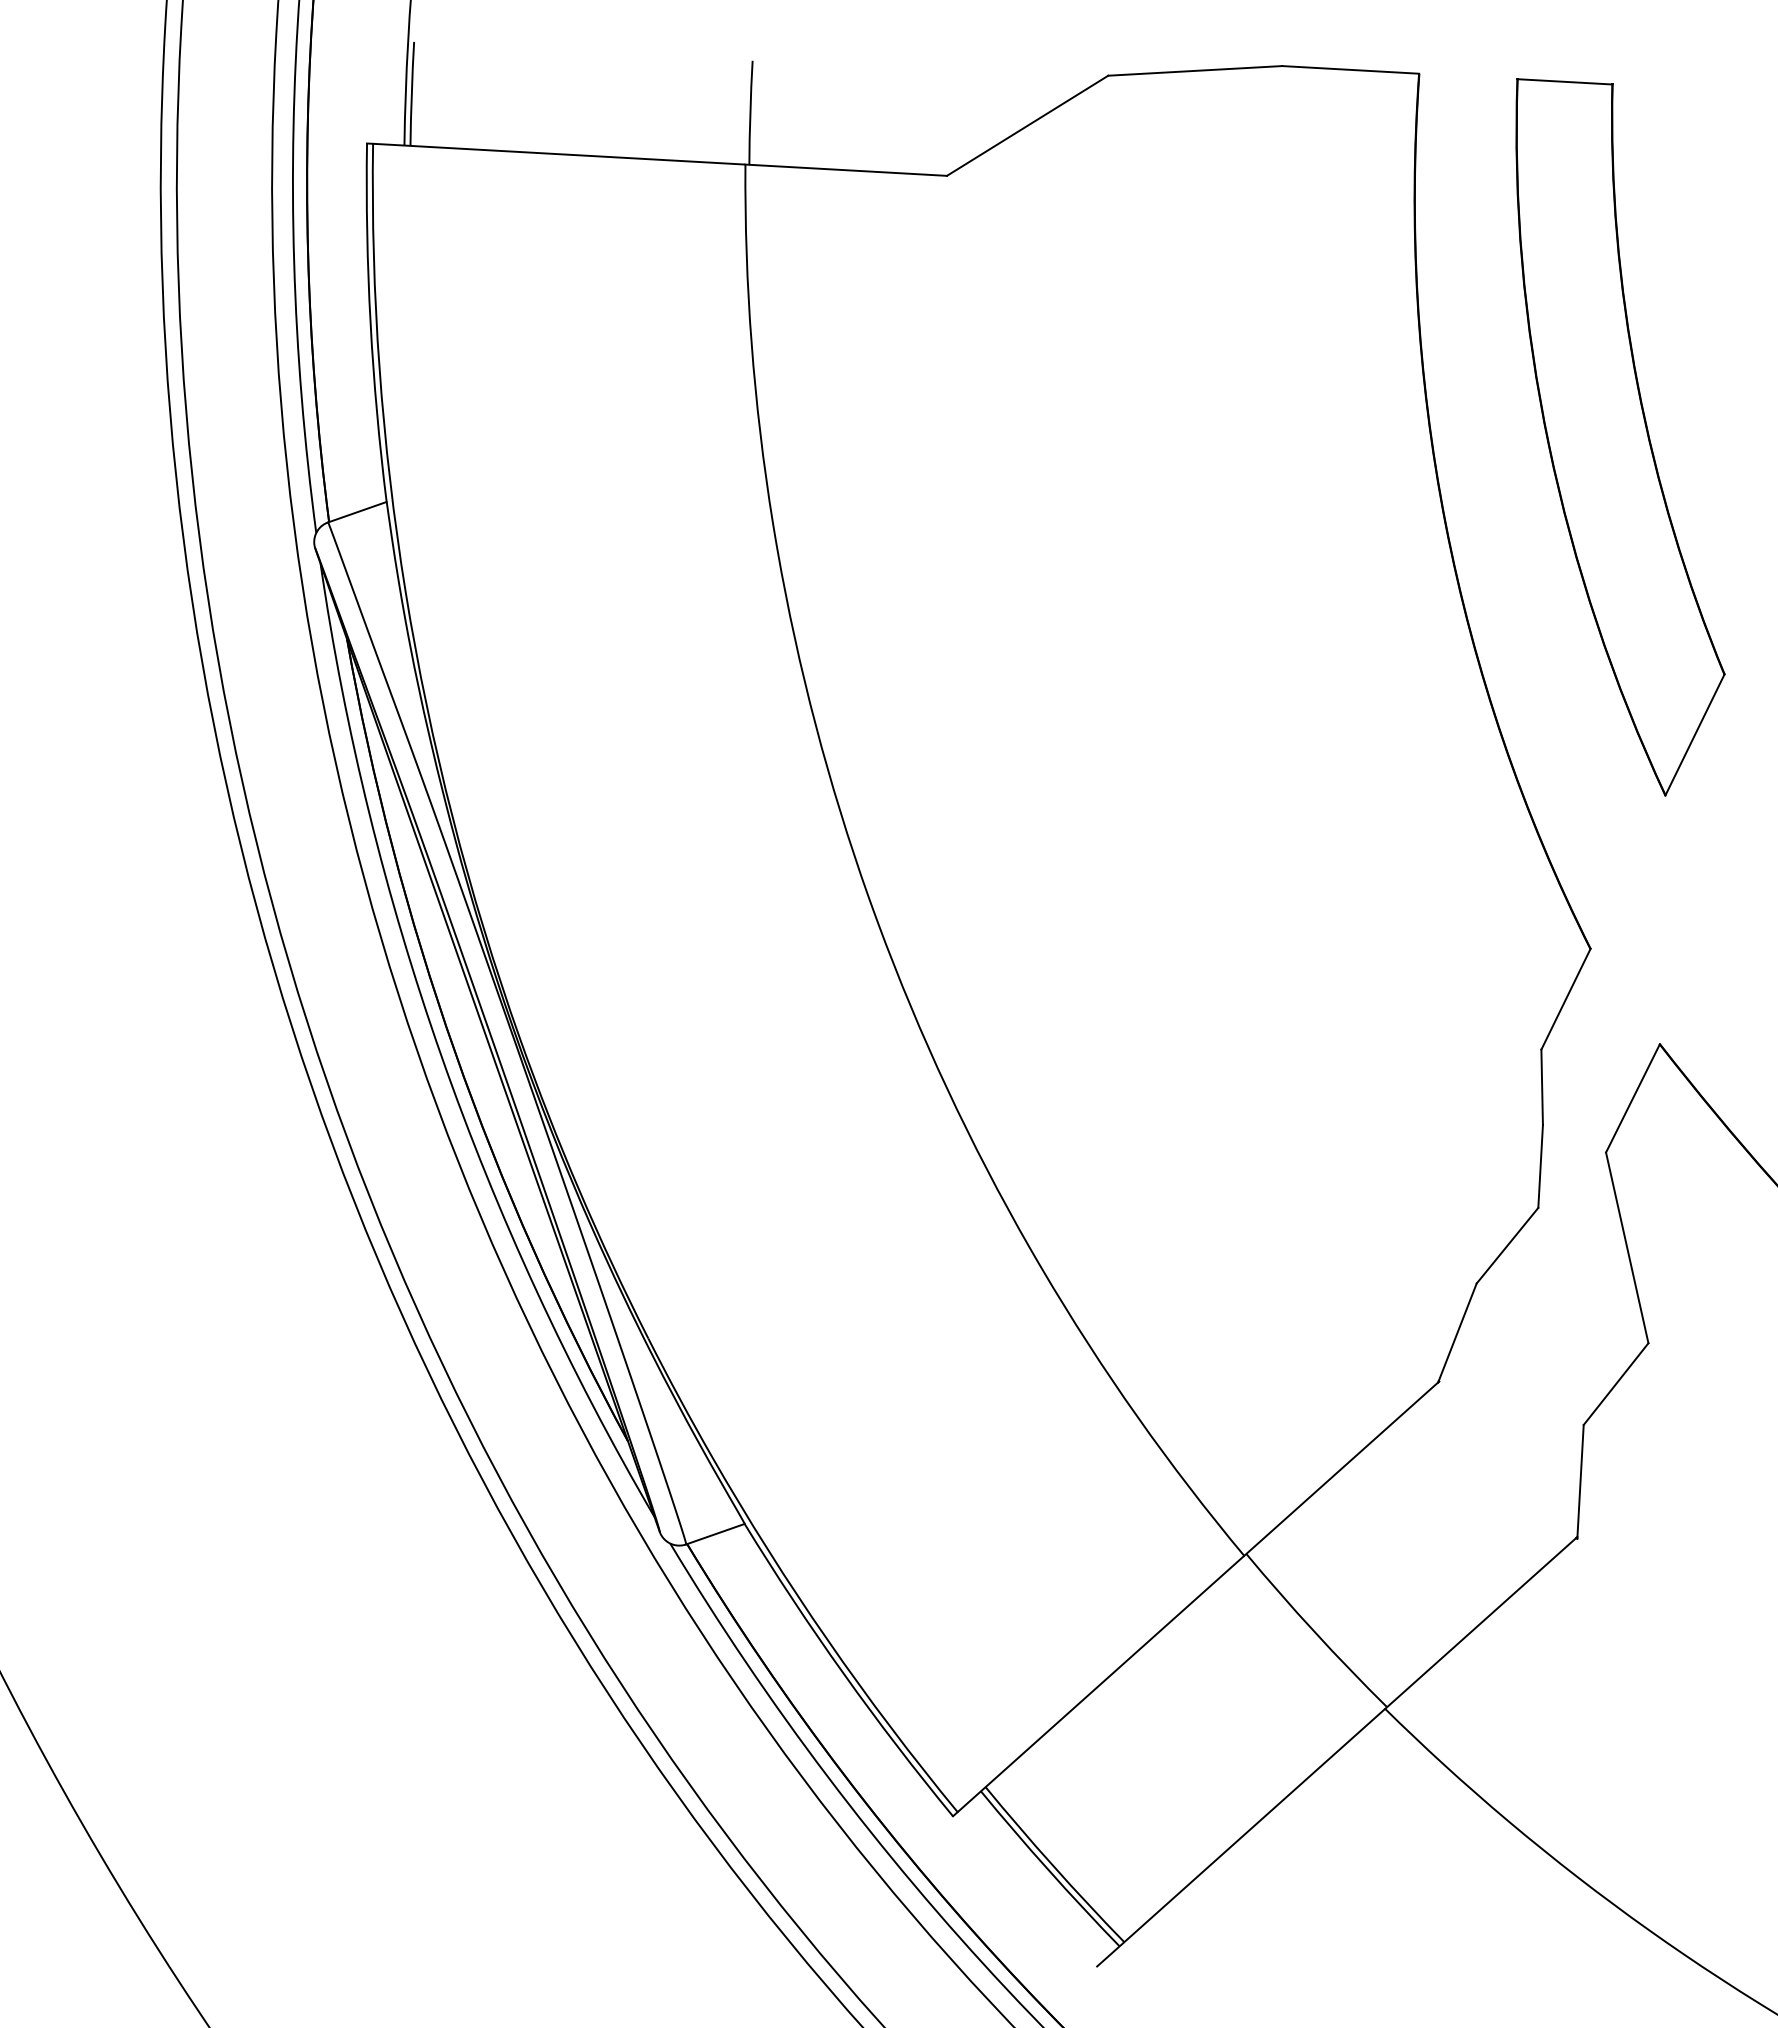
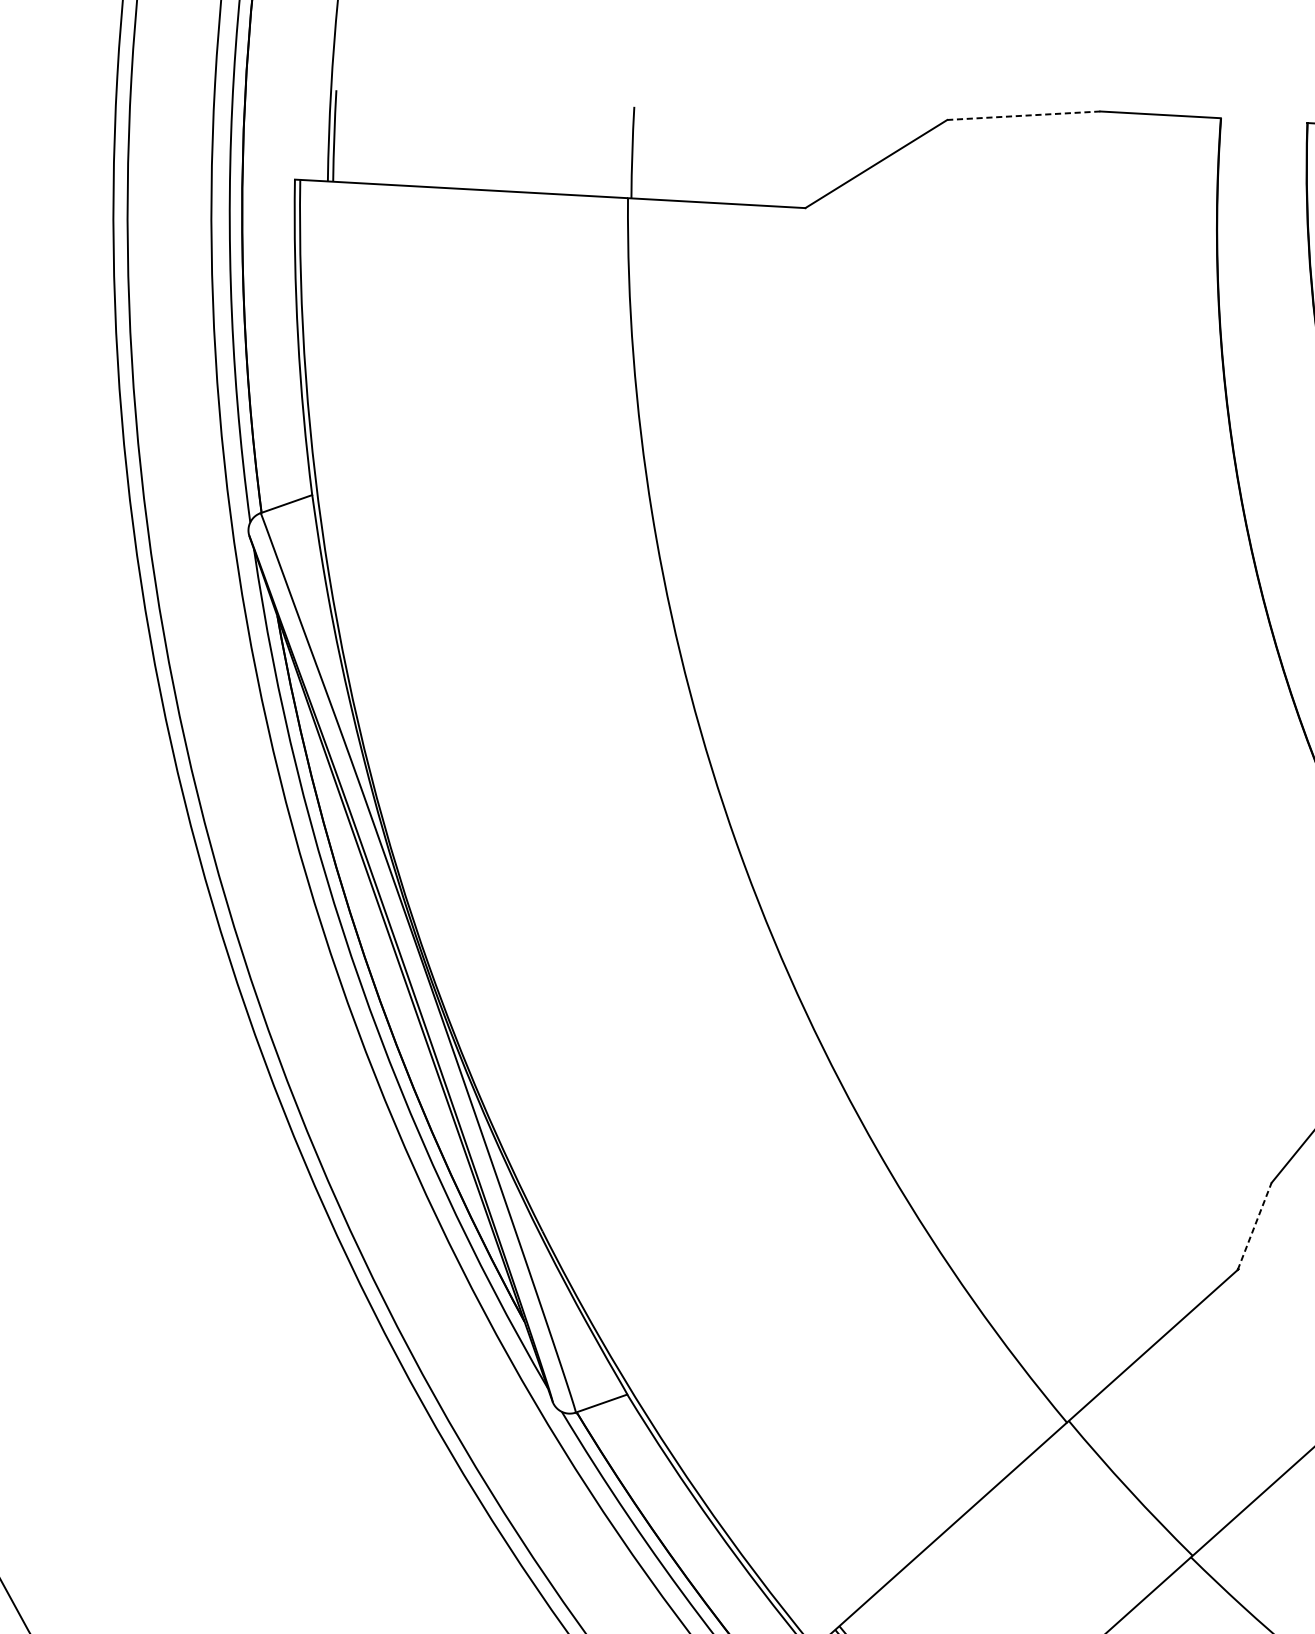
line: (1194, 70) -> (1023, 115), solid -> dashed
line: (1457, 1332) -> (1254, 1226), solid -> dashed

